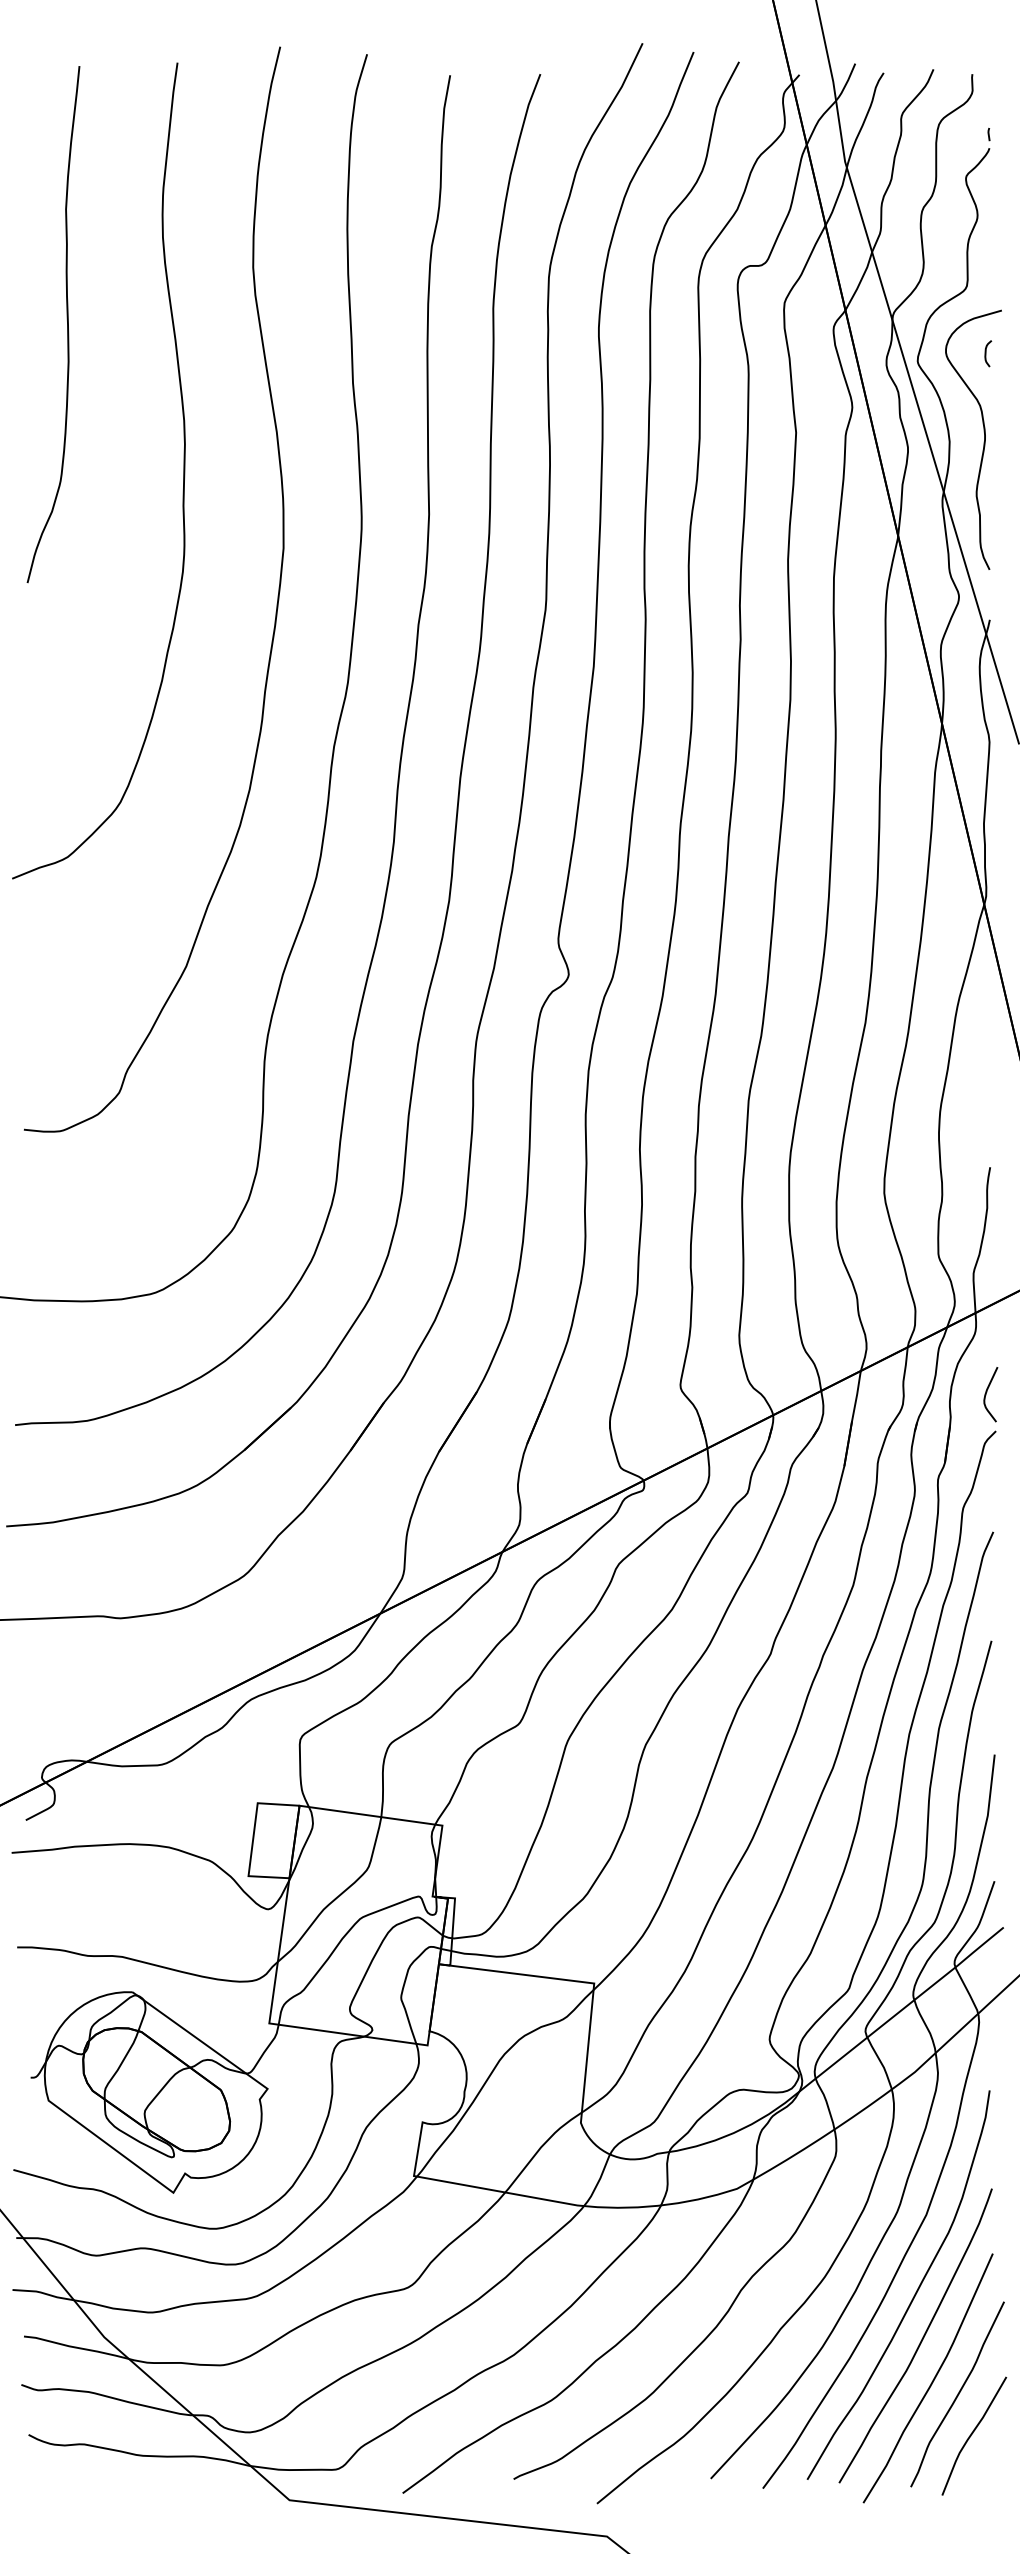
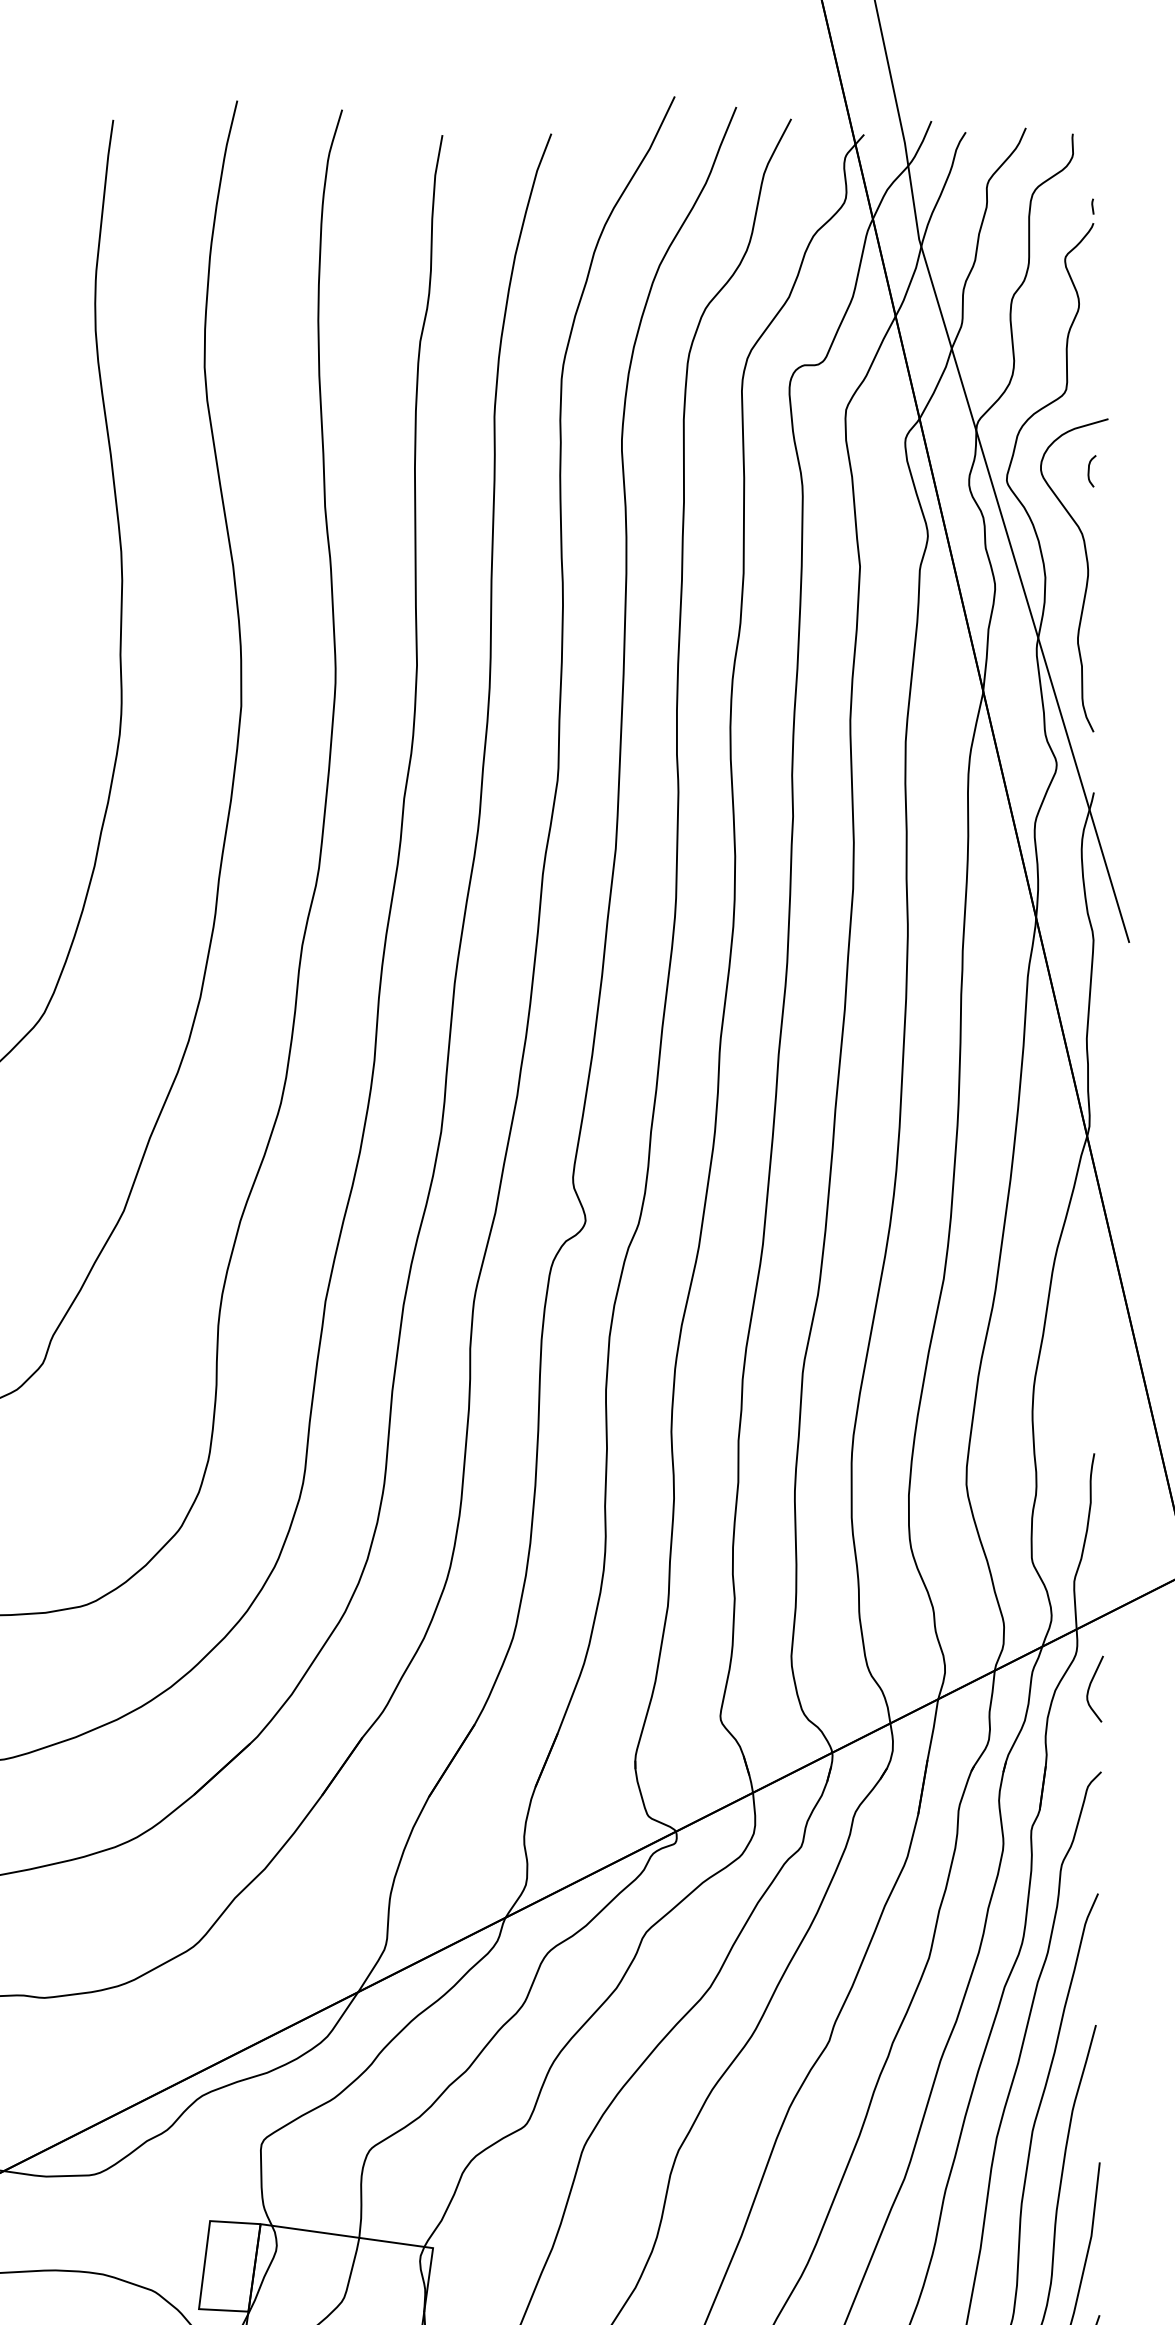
curve: (987, 1392) -> (1091, 1686), moved

